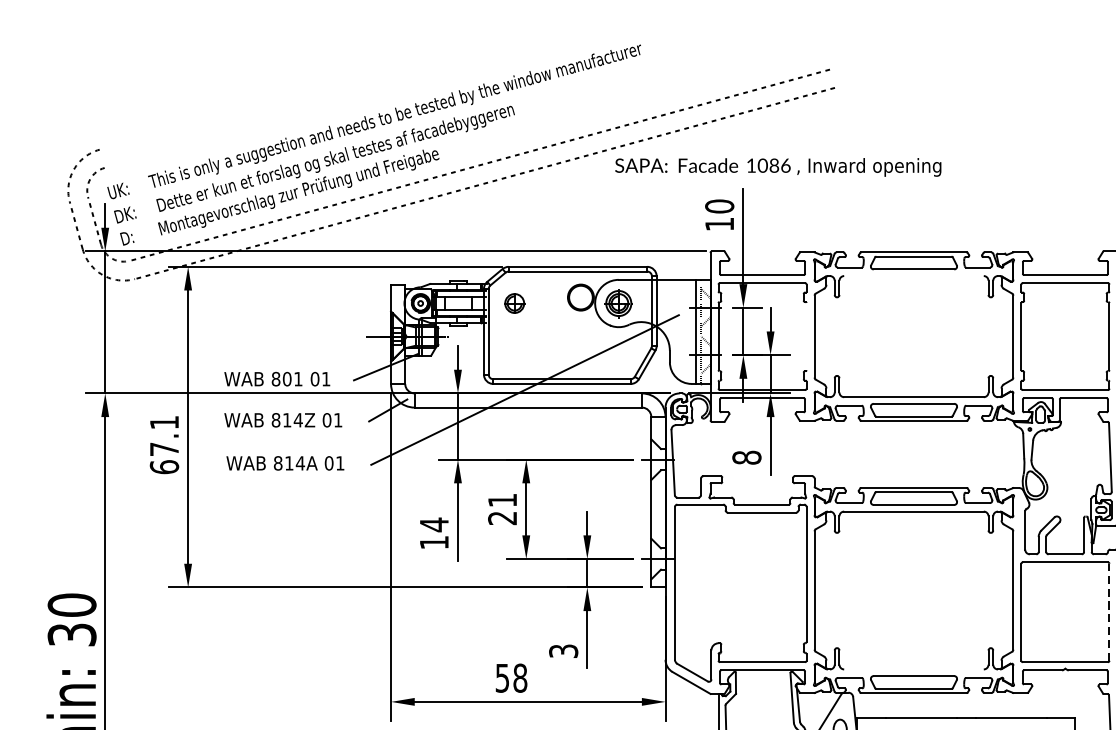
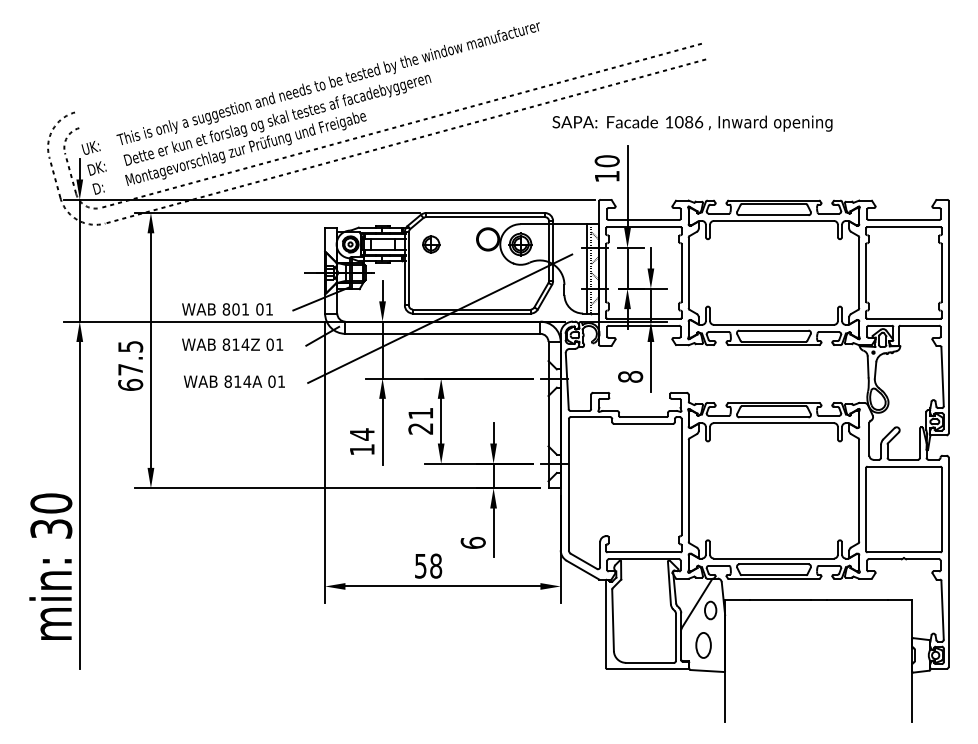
text: (778, 167) -> (692, 123), moved
line: (913, 275) -> (773, 220), added
line: (806, 336) -> (681, 272), added
text: (164, 422) -> (130, 346), 67.1 -> 67.5
line: (1109, 612) -> (941, 509), dashed -> solid
text: (562, 650) -> (472, 542), 3 -> 6
line: (913, 669) -> (773, 558), added

